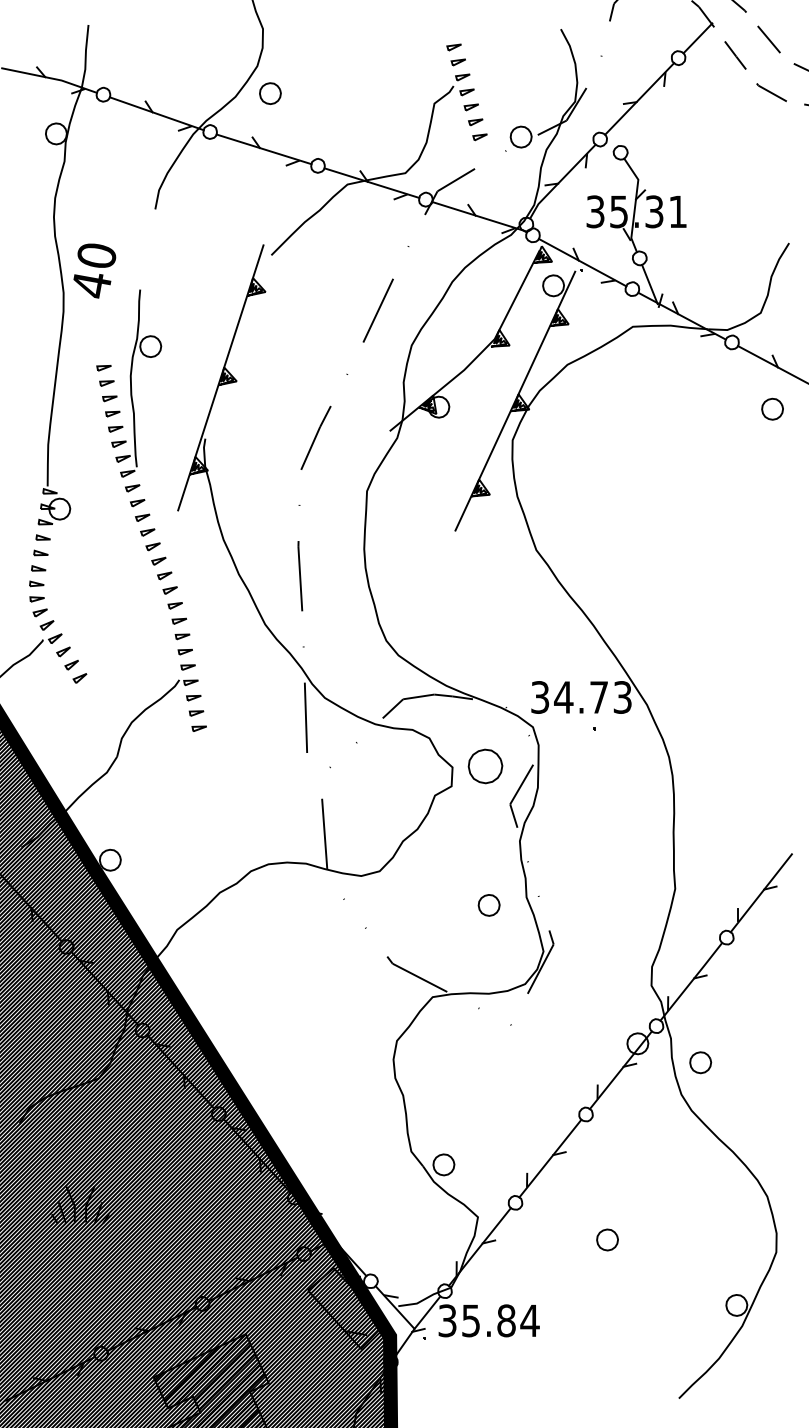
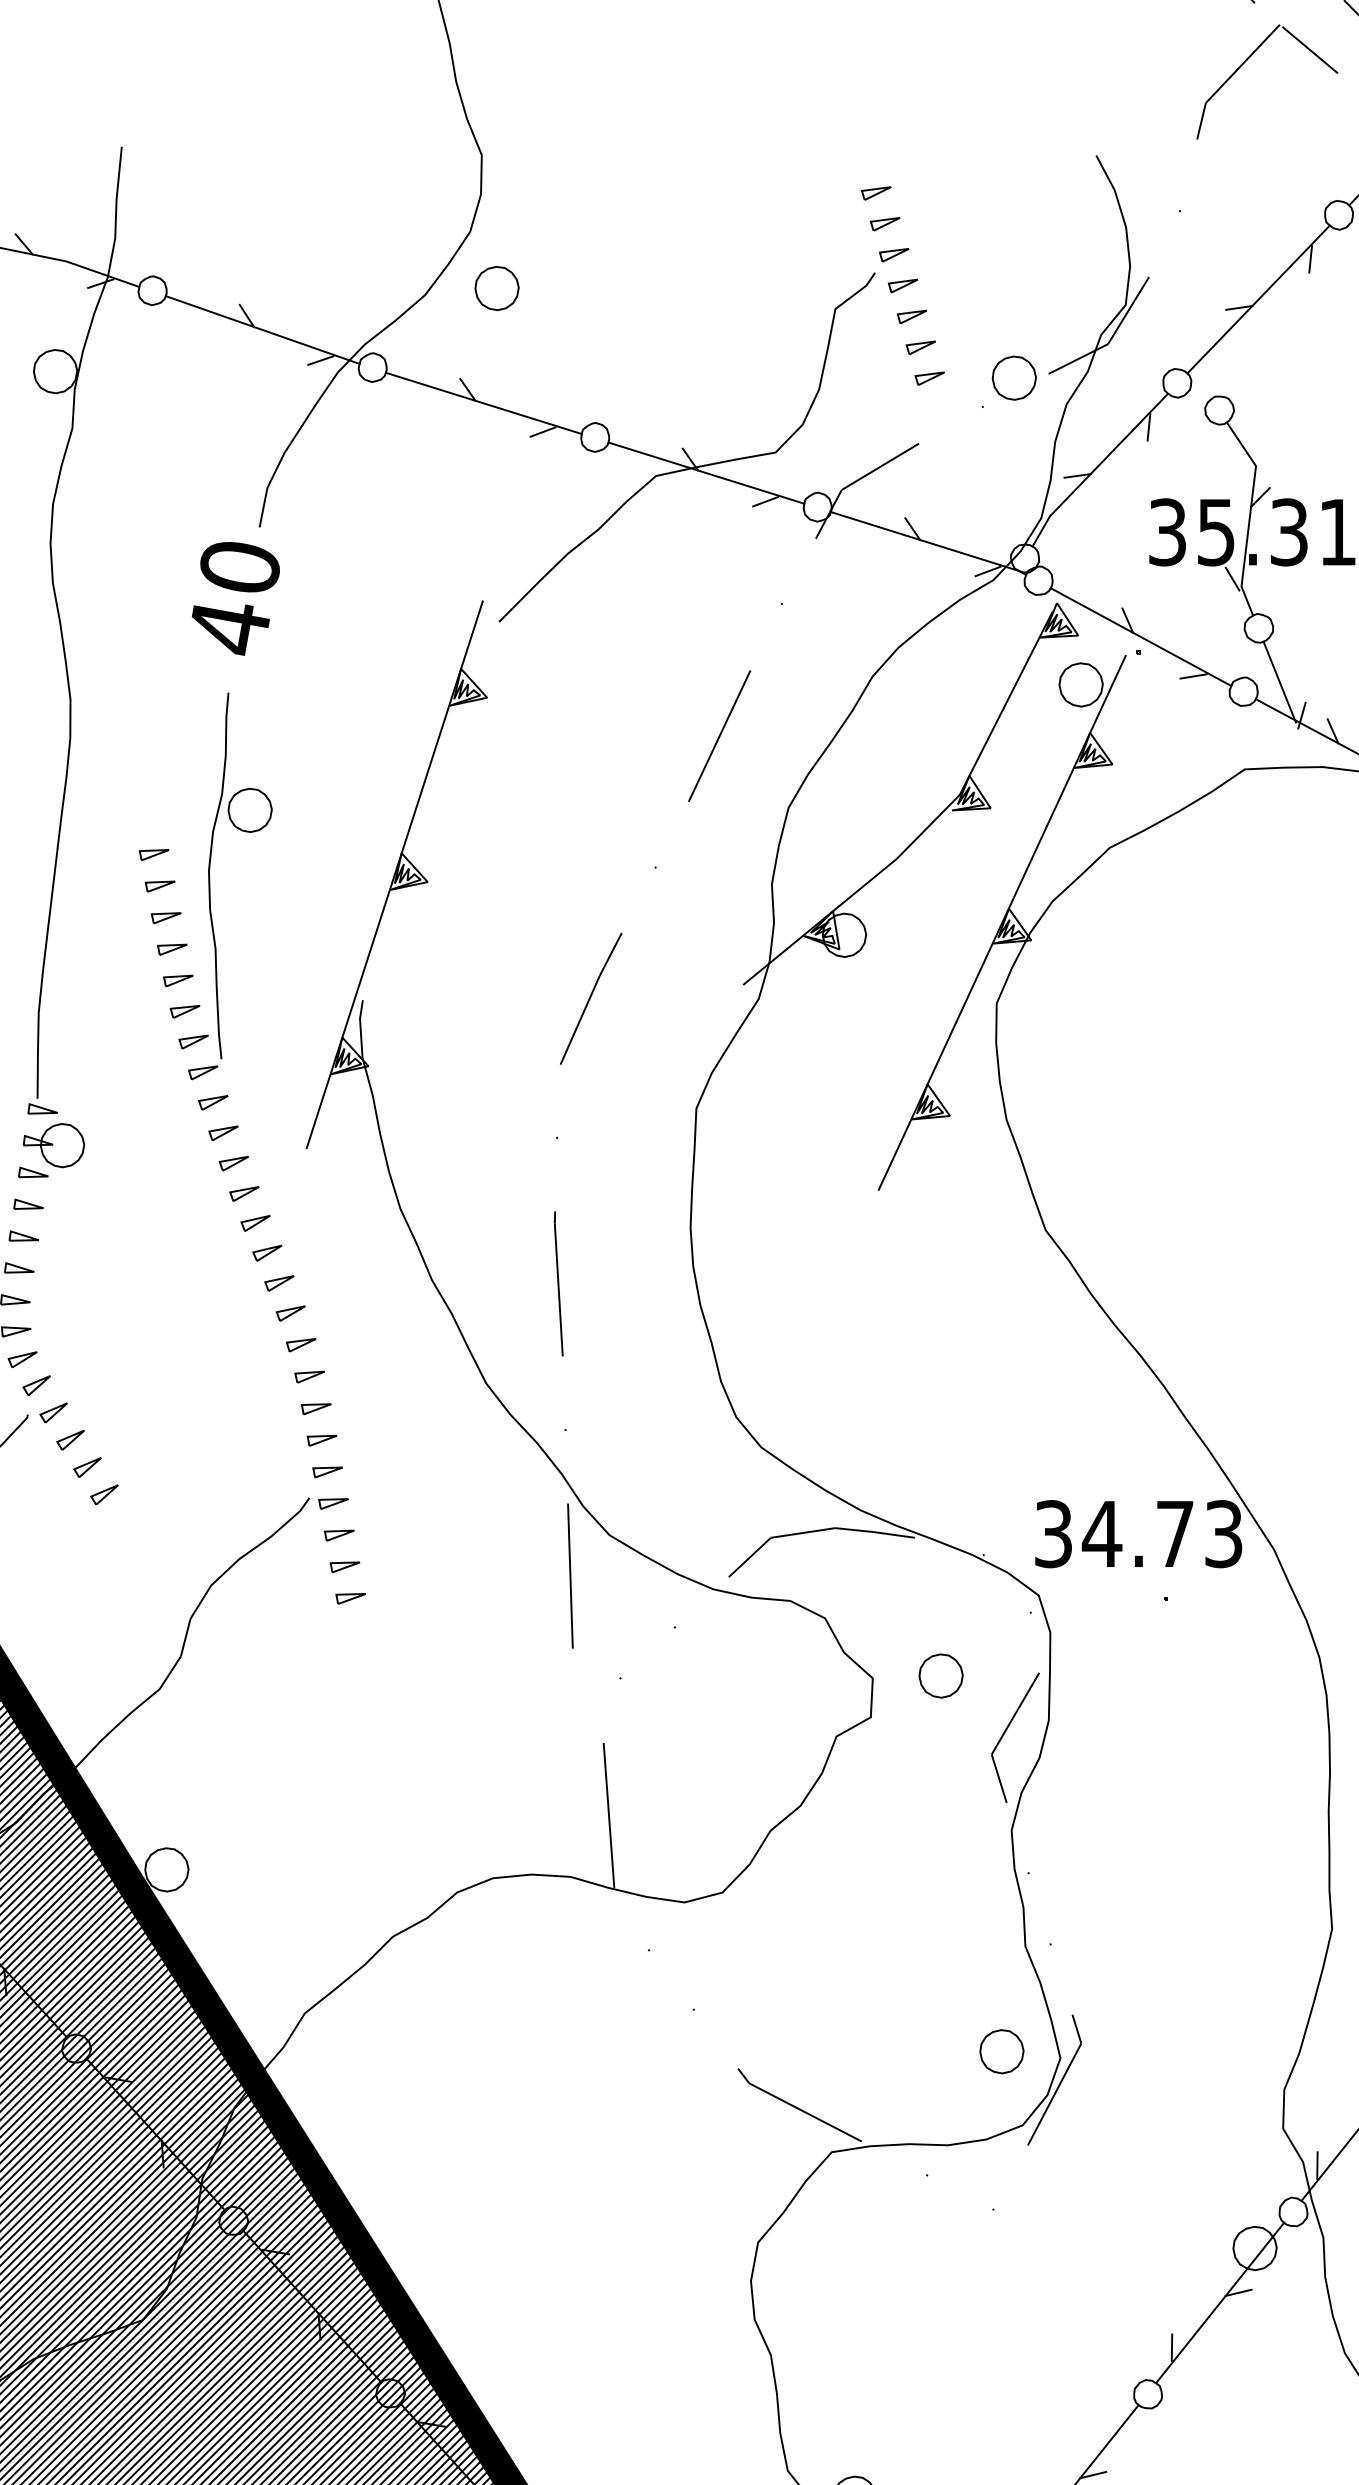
text: (94, 270) -> (235, 597), moved
part: (485, 765) -> (940, 1674), size x0.62
part: (488, 905) -> (1000, 2051), moved

